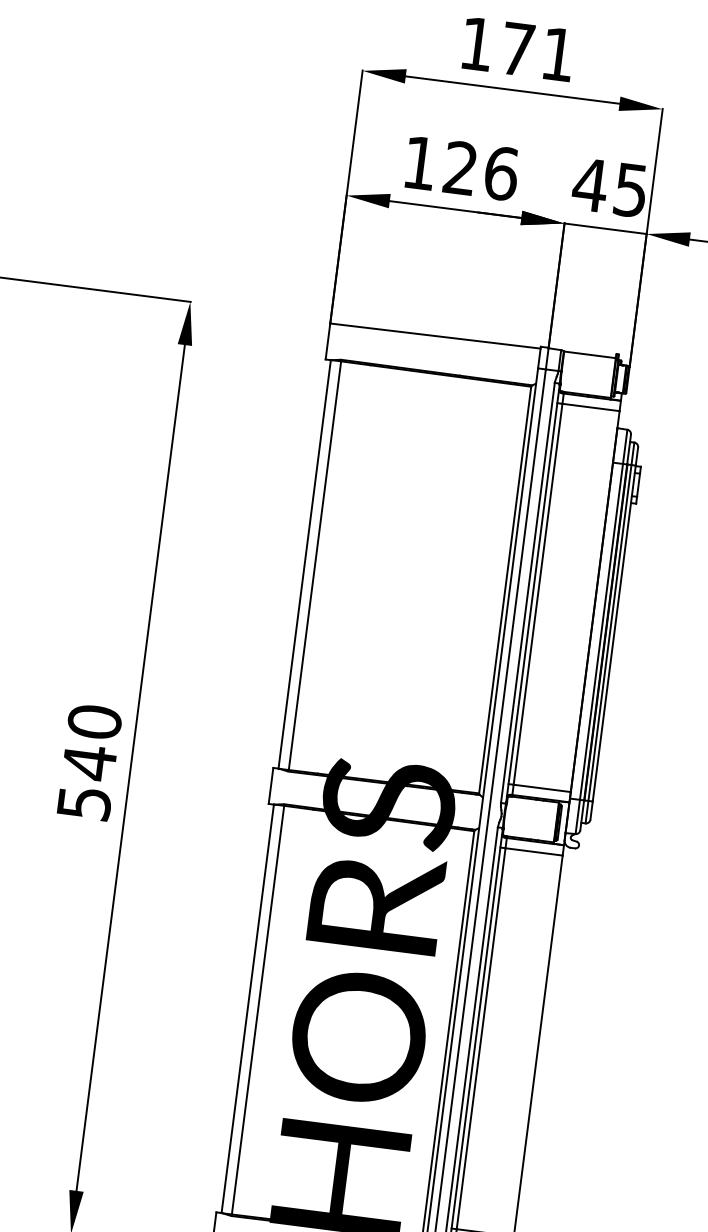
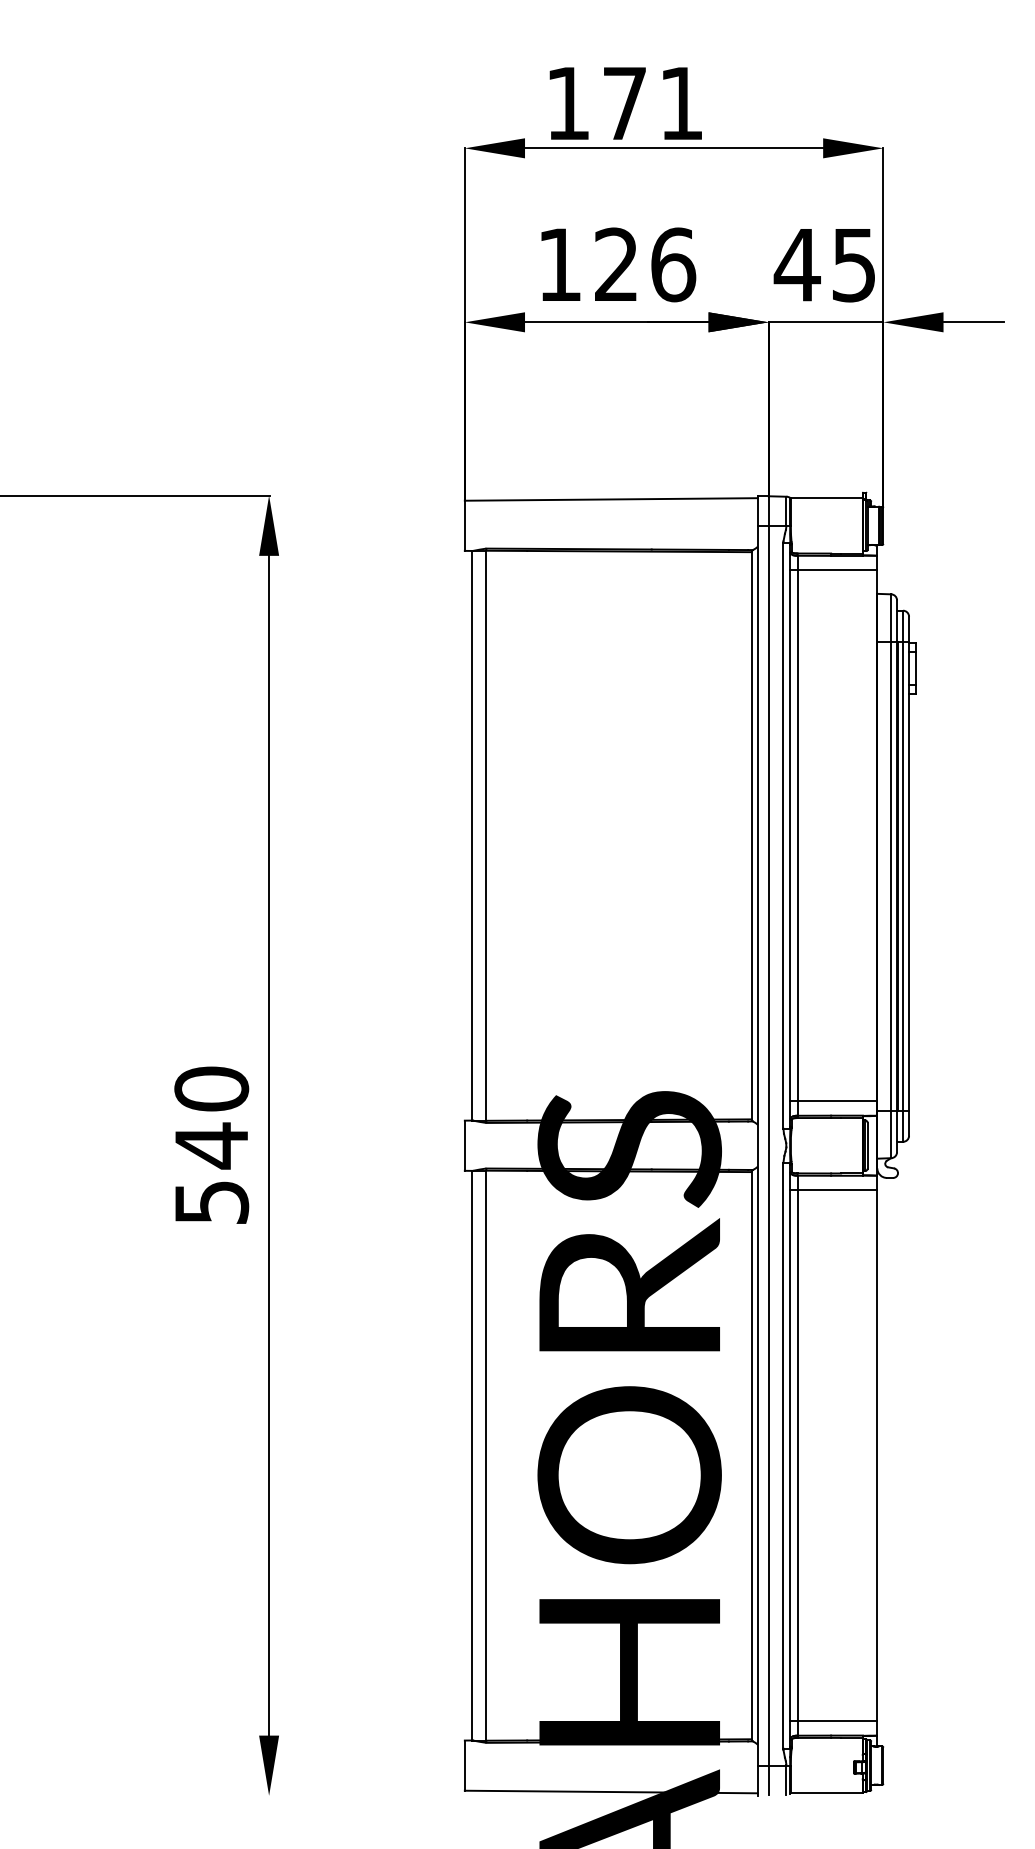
text: (518, 49) -> (625, 103), moved

